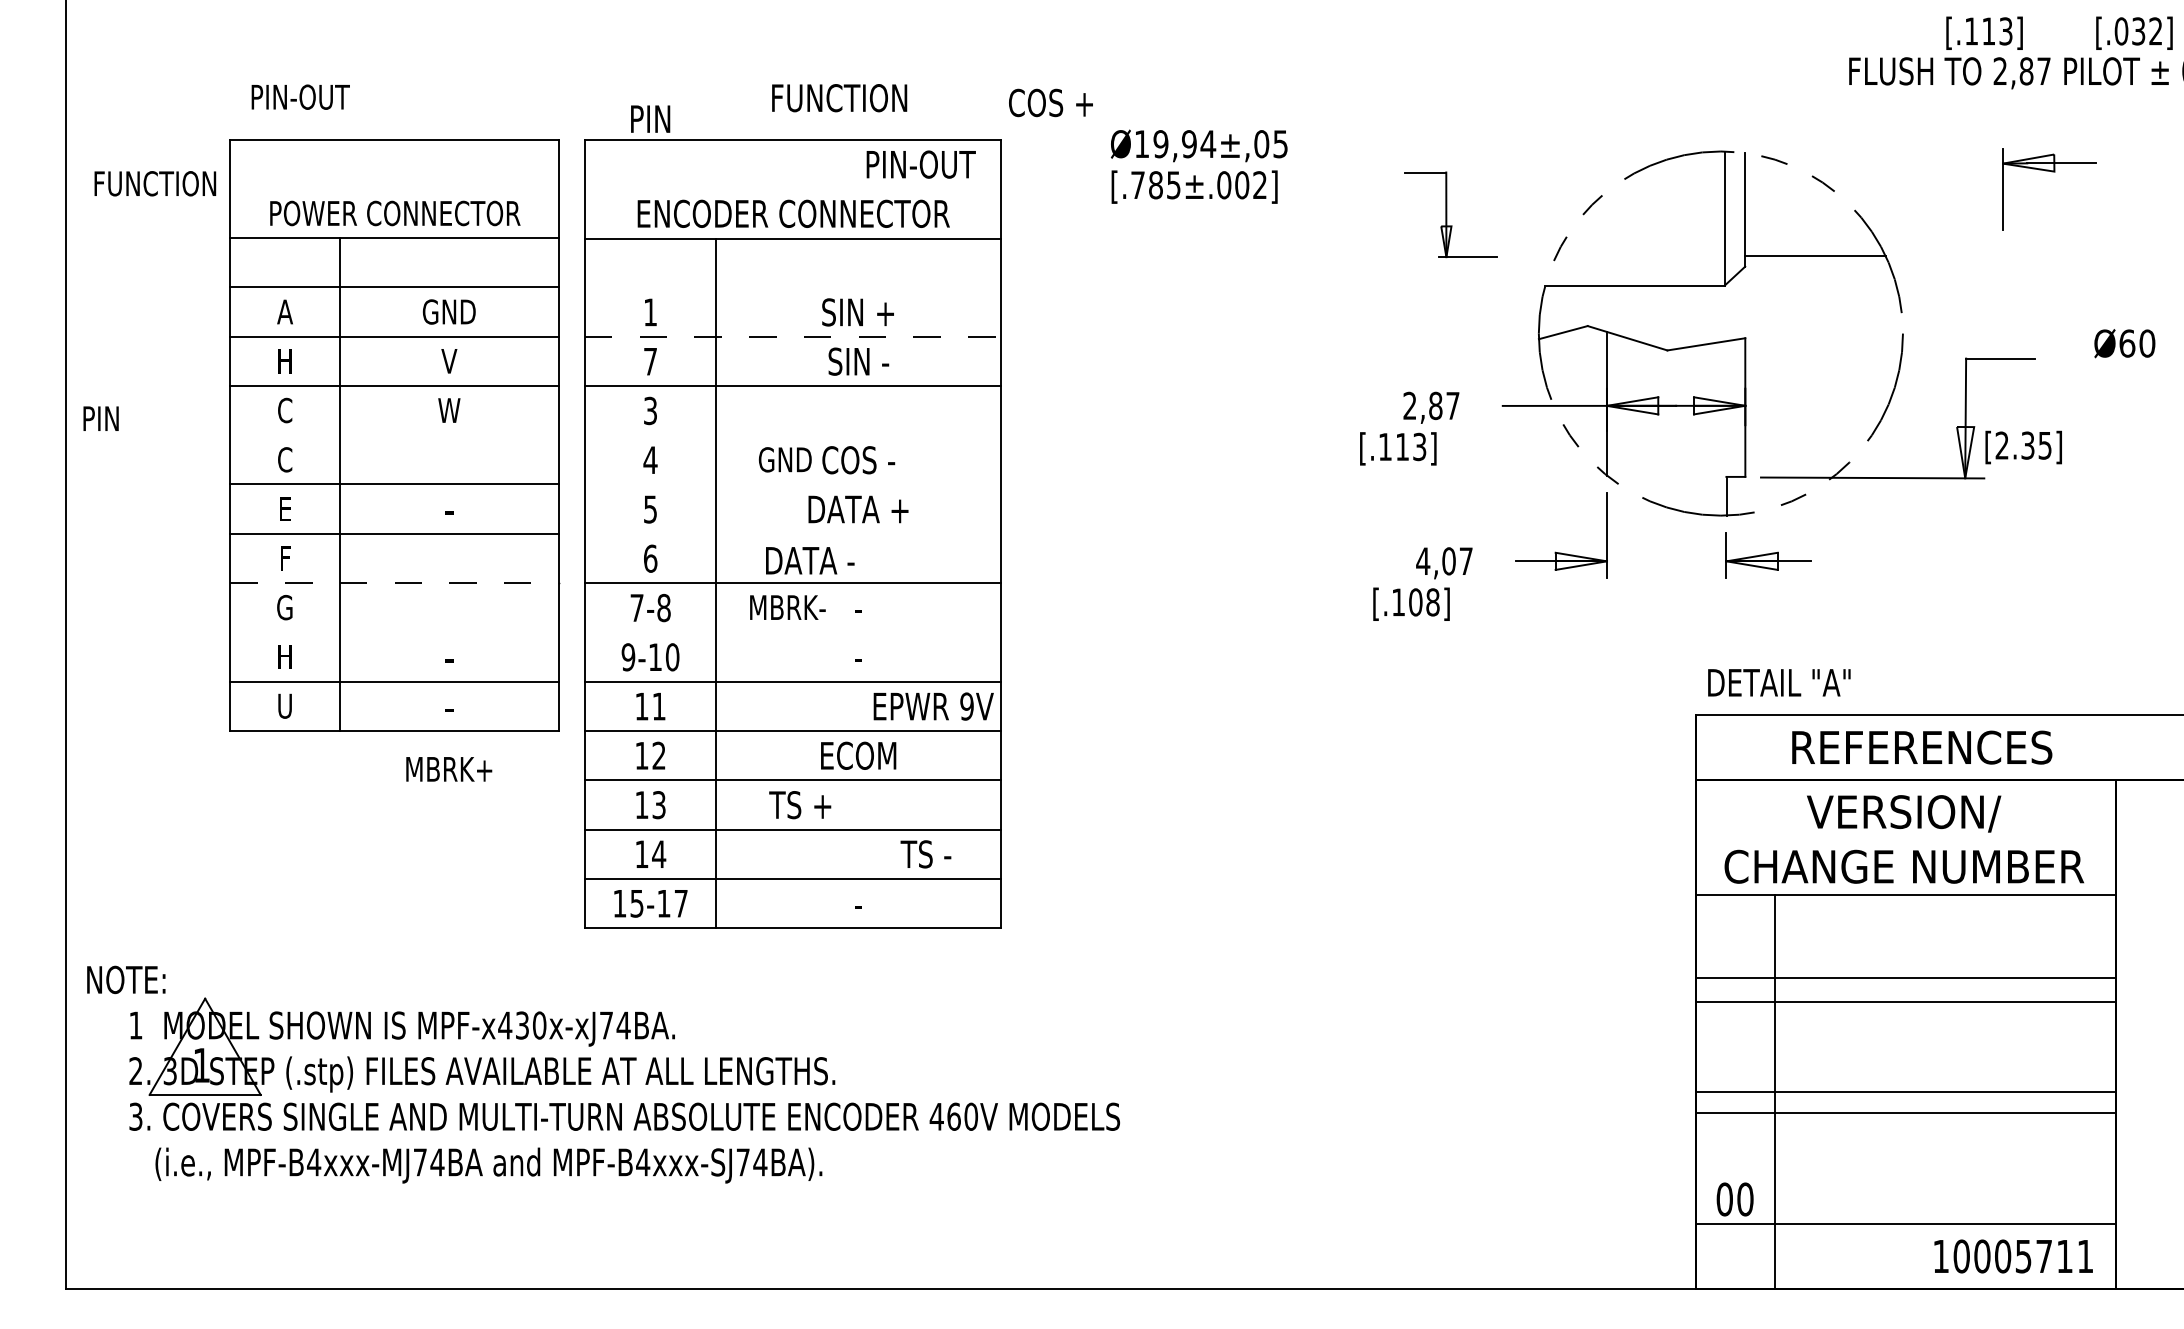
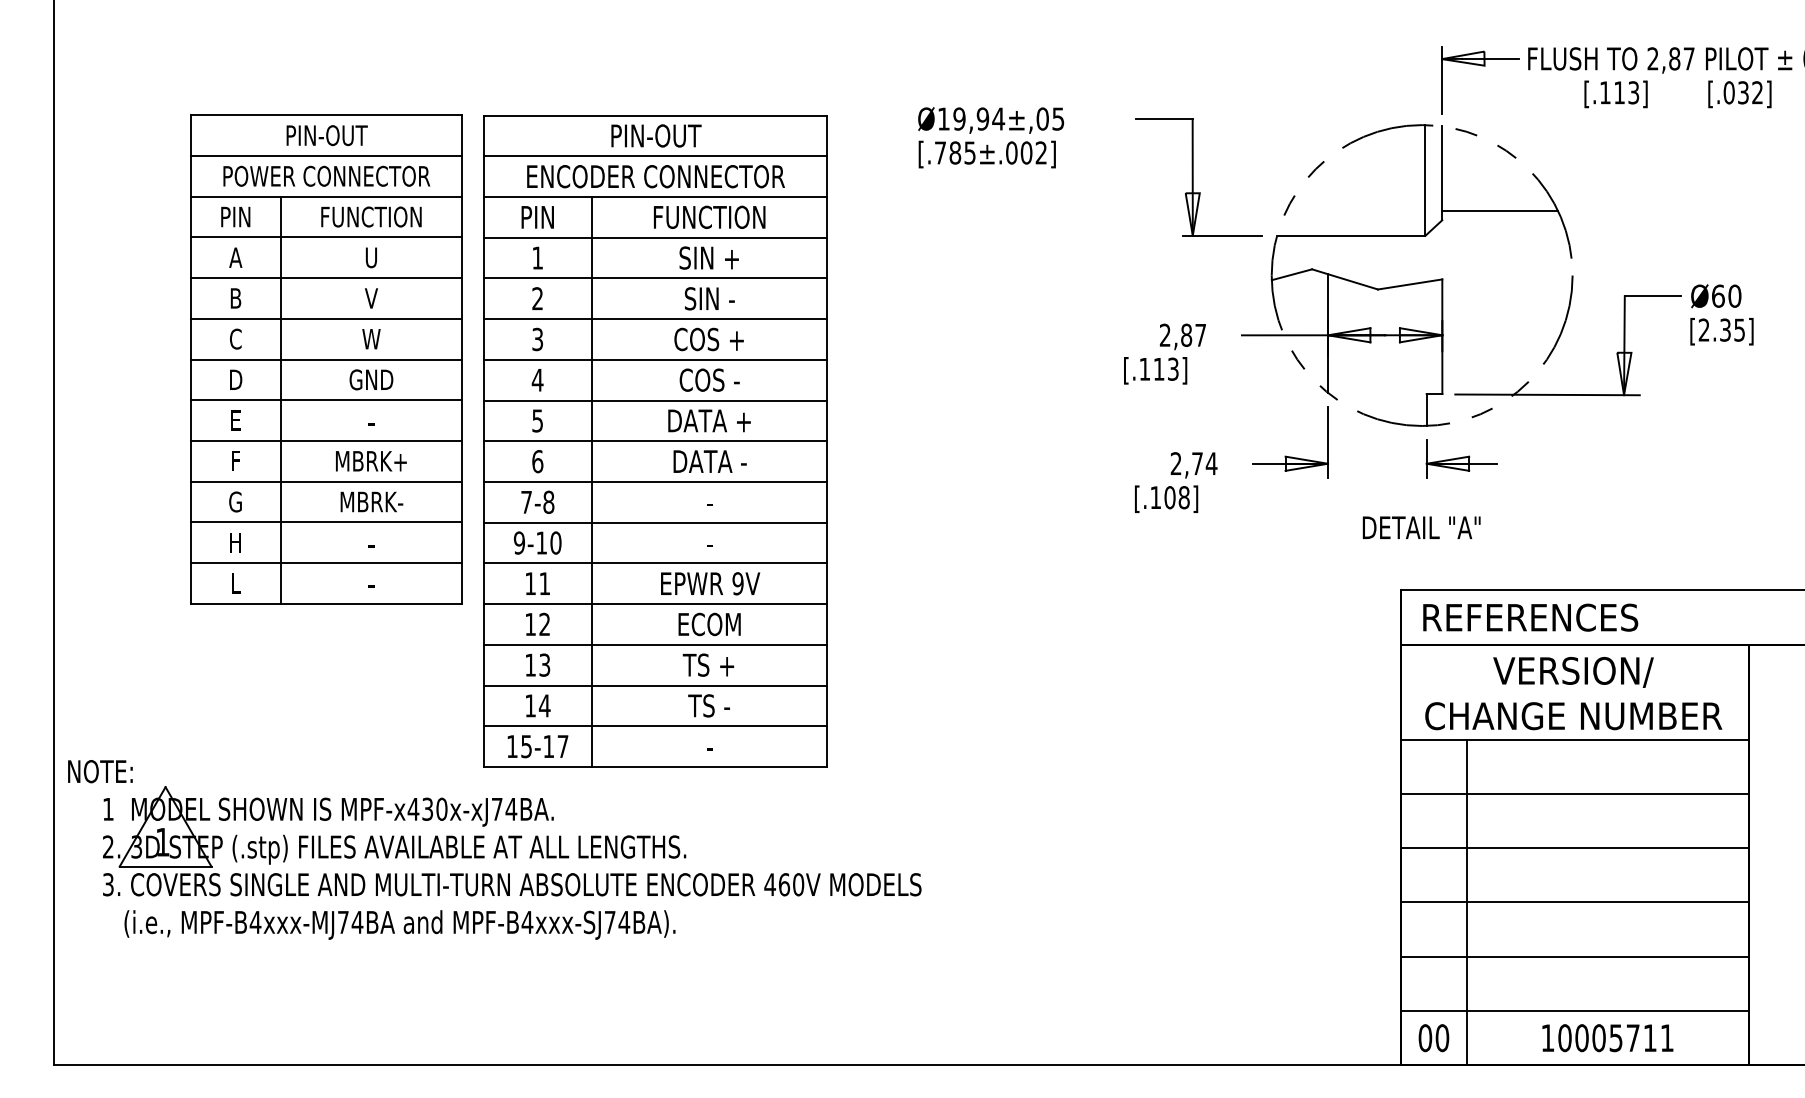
text: (2059, 32) -> (1677, 93), moved
text: (300, 96) -> (326, 135), moved
text: (839, 98) -> (709, 217), moved
text: (1050, 102) -> (708, 339), moved
text: (650, 118) -> (537, 216), moved
text: (920, 164) -> (655, 135), moved
part: (2051, 172) -> (1482, 66), moved
text: (155, 183) -> (371, 216), moved
line: (394, 188) -> (326, 155), added
line: (792, 189) -> (655, 156), added
part: (1450, 214) -> (1198, 177), size x1.67
line: (792, 287) -> (655, 237), added
text: (448, 311) -> (370, 257), GND -> U
line: (793, 337) -> (655, 278), dashed -> solid
text: (2124, 343) -> (1715, 296), moved
text: (284, 361) -> (235, 298), H -> B
text: (650, 361) -> (537, 298), 7 -> 2
text: (100, 418) -> (235, 216), moved
line: (394, 435) -> (326, 359), added
line: (792, 435) -> (655, 359), added
text: (2023, 447) -> (1721, 331), moved
text: (285, 459) -> (236, 379), C -> D
text: (784, 459) -> (370, 379), moved
line: (792, 484) -> (655, 400), added
line: (792, 534) -> (655, 441), added
text: (810, 560) -> (710, 461), moved
text: (1444, 561) -> (1193, 463), 4,07 -> 2,74
line: (395, 583) -> (326, 482), dashed -> solid
text: (787, 607) -> (371, 501), moved
line: (394, 632) -> (326, 522), added
line: (792, 632) -> (655, 522), added
text: (1779, 682) -> (1421, 527), moved
text: (284, 705) -> (235, 582), U -> L
text: (933, 706) -> (710, 583), moved
text: (1922, 747) -> (1530, 617), moved
text: (449, 769) -> (371, 461), moved
text: (800, 805) -> (708, 665), moved
text: (925, 854) -> (708, 705), moved
line: (1905, 977) -> (1574, 848), moved
line: (1905, 1001) -> (1574, 793), moved
part: (603, 1074) -> (494, 849), moved
line: (1905, 1112) -> (1574, 956), moved
text: (1734, 1199) -> (1433, 1038), moved
text: (2013, 1256) -> (1607, 1038), moved

